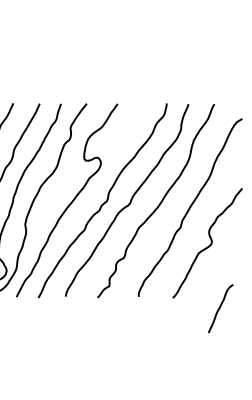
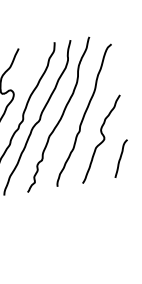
curve: (220, 308) -> (121, 158), moved

